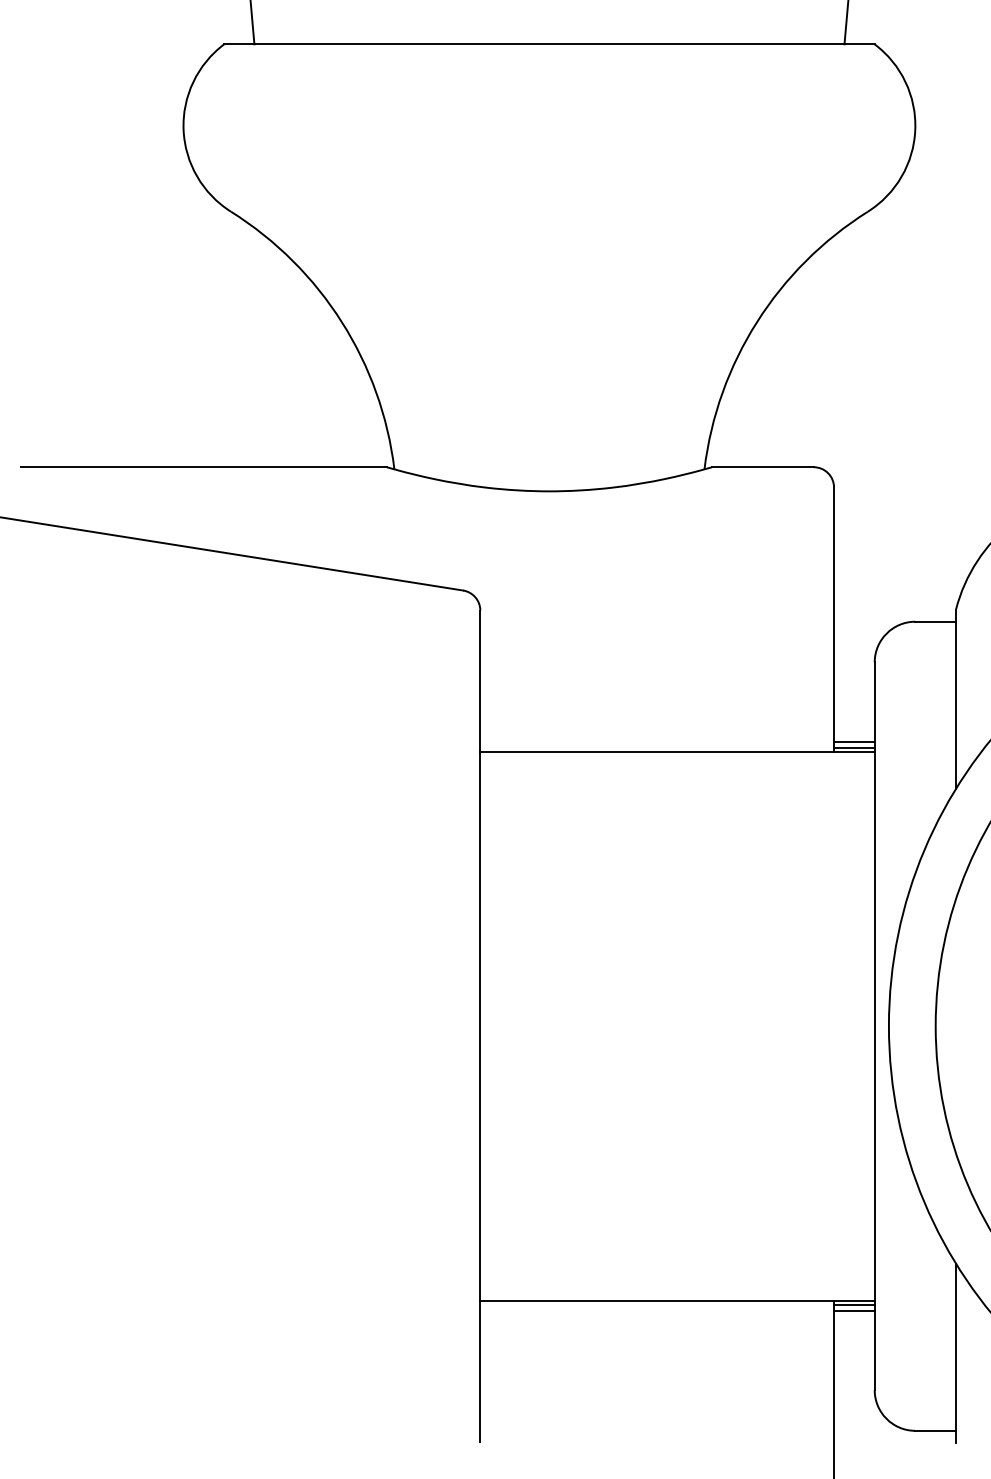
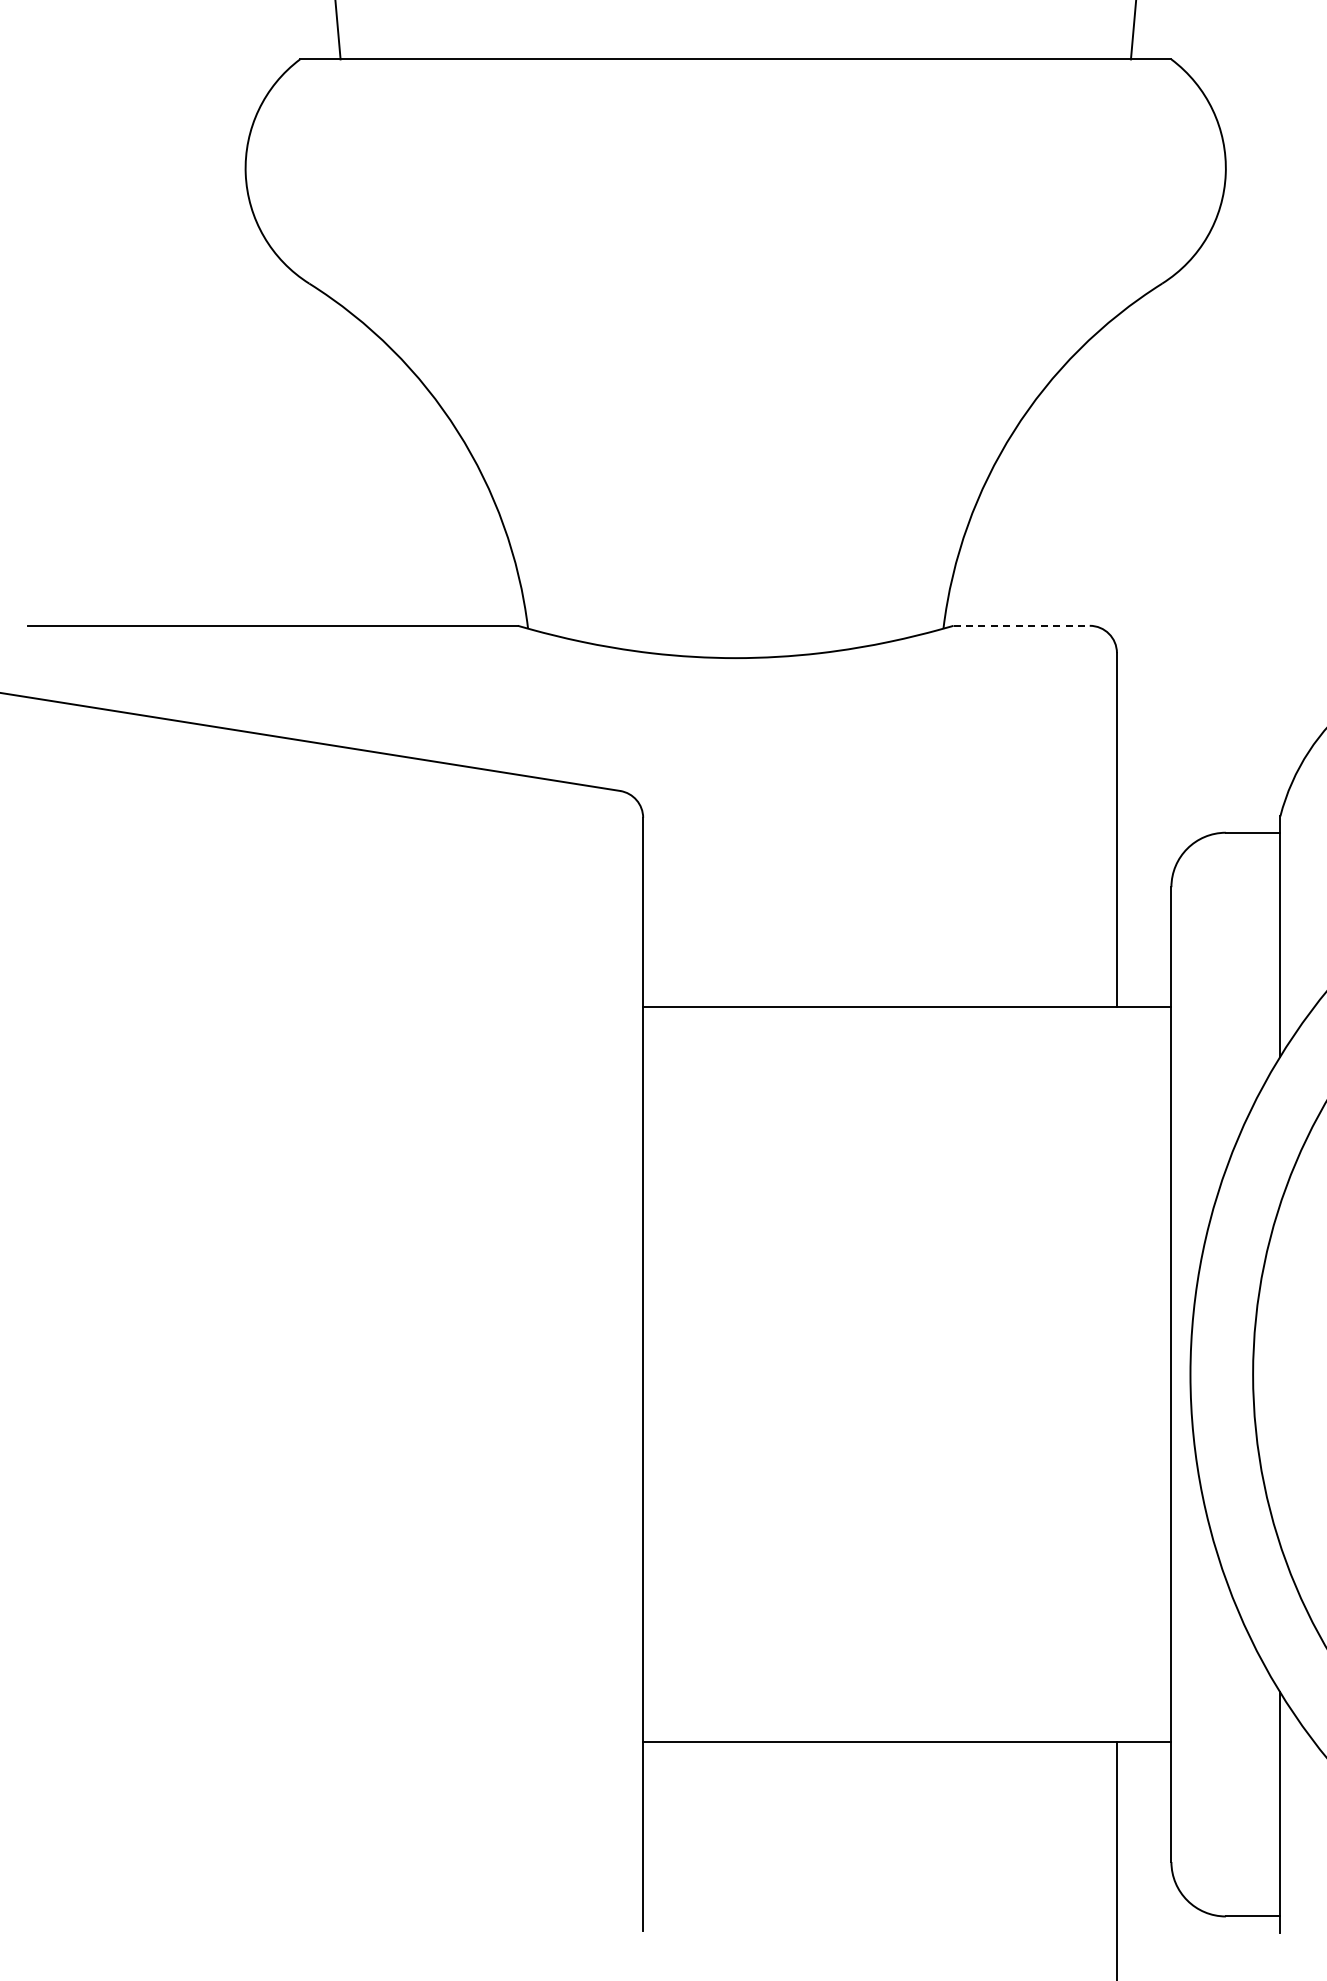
line: (763, 466) -> (1022, 625), solid -> dashed
line: (853, 741) -> (1143, 993), removed
line: (853, 747) -> (1143, 1001), removed
line: (853, 1304) -> (1143, 1747), removed
line: (853, 1310) -> (1143, 1755), removed

